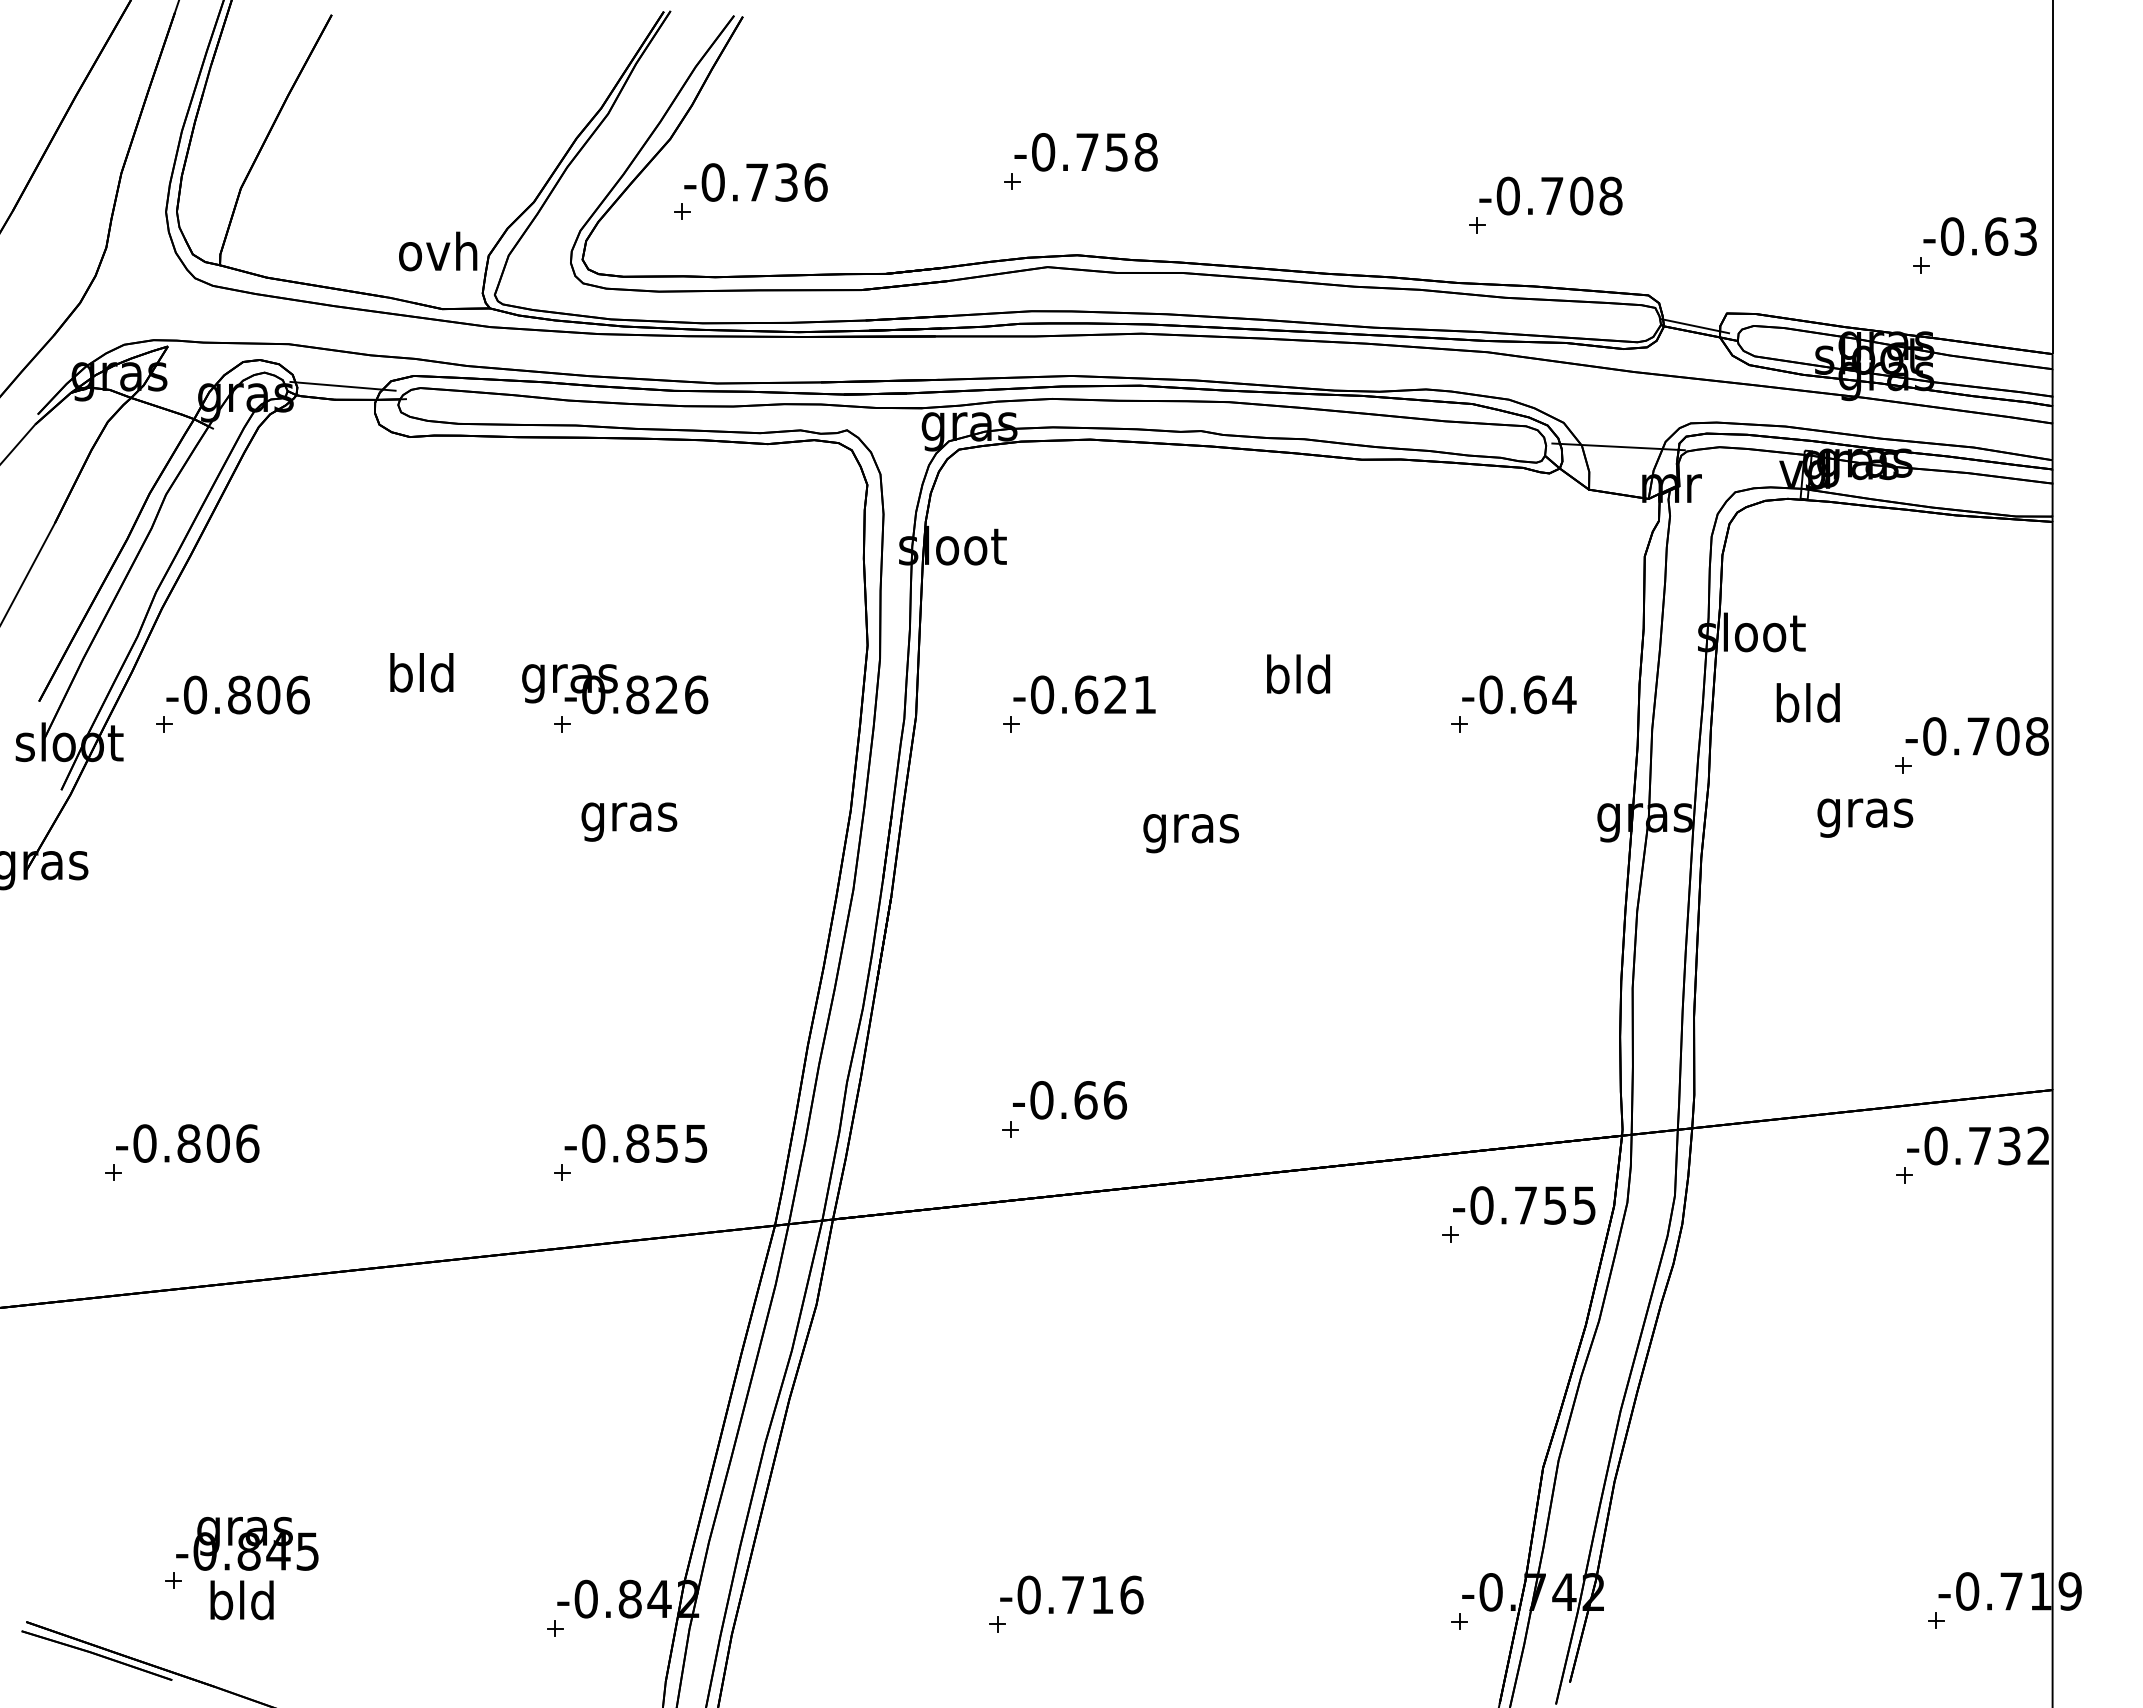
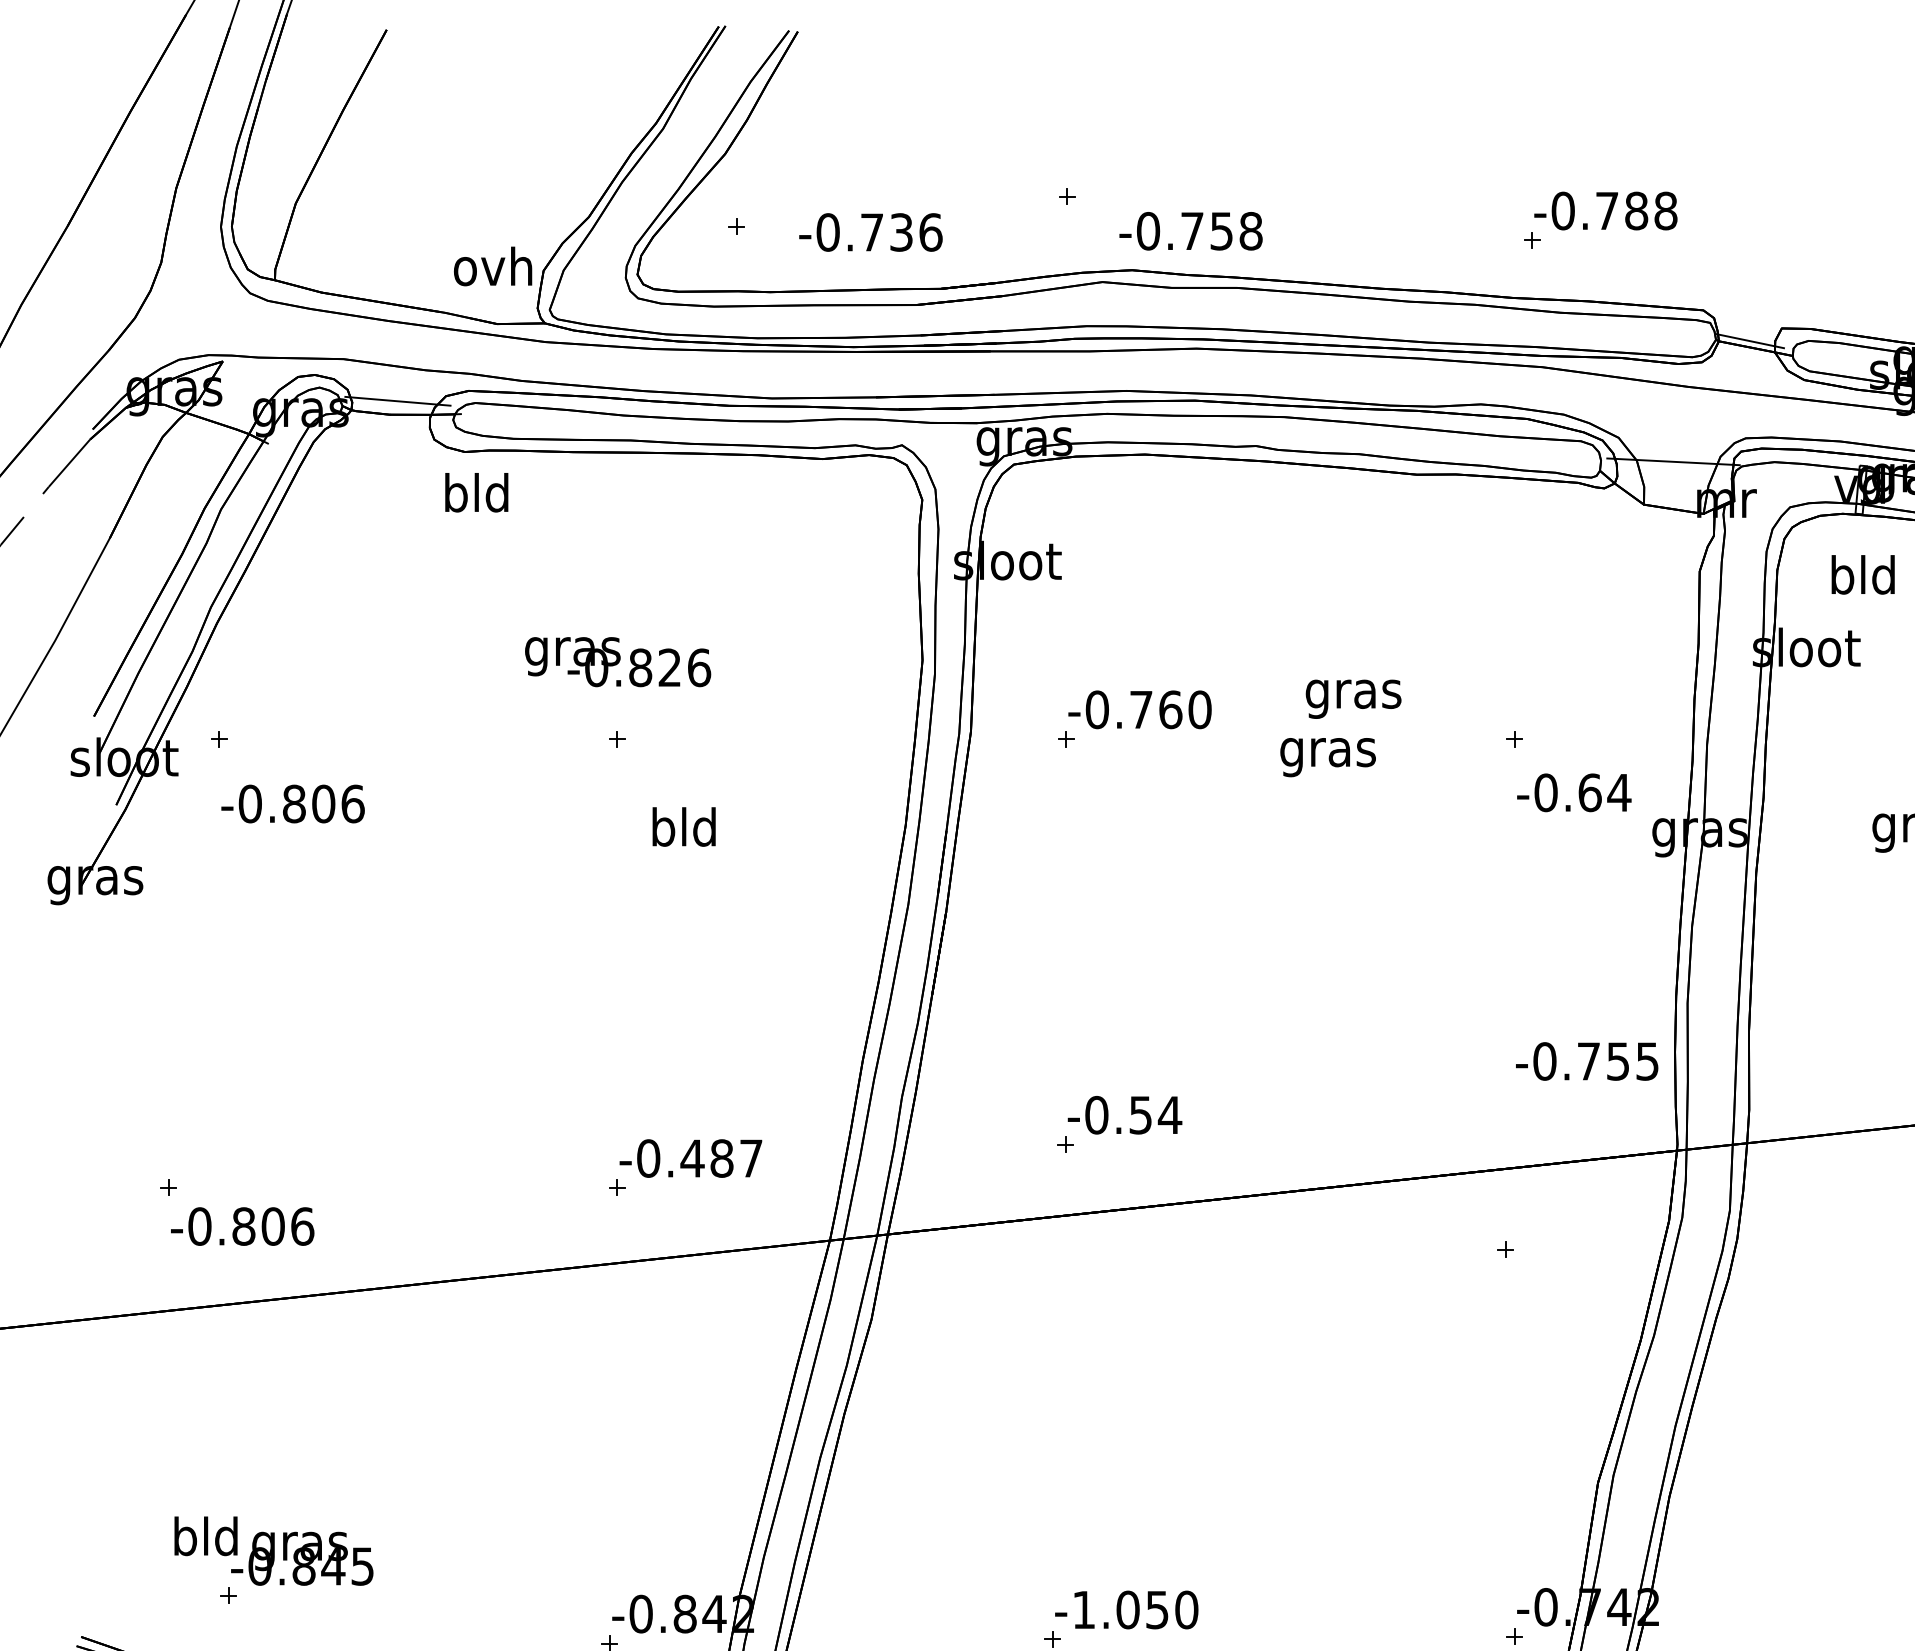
text: (1085, 152) -> (1190, 231), moved
text: (755, 182) -> (870, 232), moved
text: (1581, 196) -> (1636, 211), -0.708 -> -0.788
text: (421, 672) -> (476, 492), moved
text: (1298, 678) -> (1353, 693), bld -> gras
text: (615, 689) -> (618, 662), moved
text: (237, 694) -> (292, 803), moved
text: (1115, 694) -> (1170, 709), -0.621 -> -0.760
text: (1519, 694) -> (1574, 792), moved
text: (1807, 702) -> (1862, 574), moved
text: (629, 816) -> (684, 831), gras -> bld
text: (1190, 833) -> (1327, 757), moved
text: (1100, 1100) -> (1155, 1115), -0.66 -> -0.54
text: (187, 1143) -> (242, 1226), moved
text: (666, 1143) -> (721, 1158), -0.855 -> -0.487
text: (1524, 1205) -> (1587, 1061), moved
text: (1080, 1594) -> (1135, 1609), -0.716 -> -1.050
text: (241, 1600) -> (205, 1536), moved

